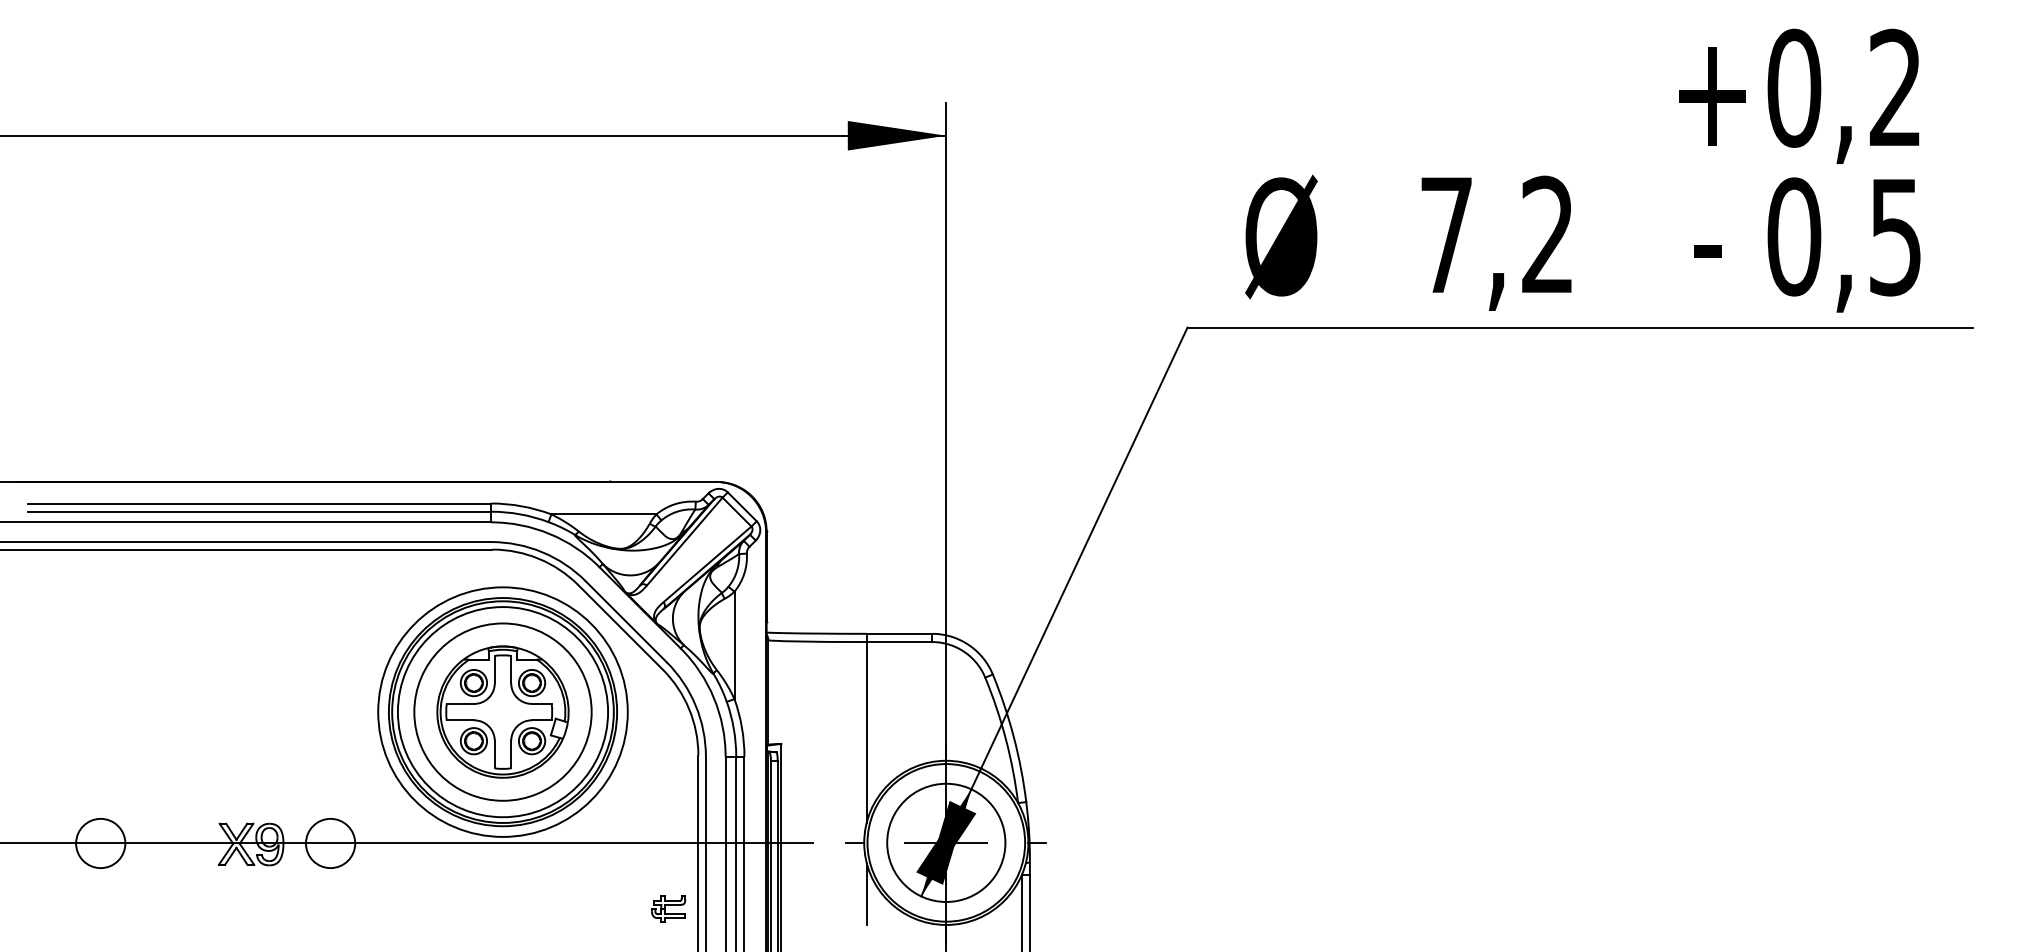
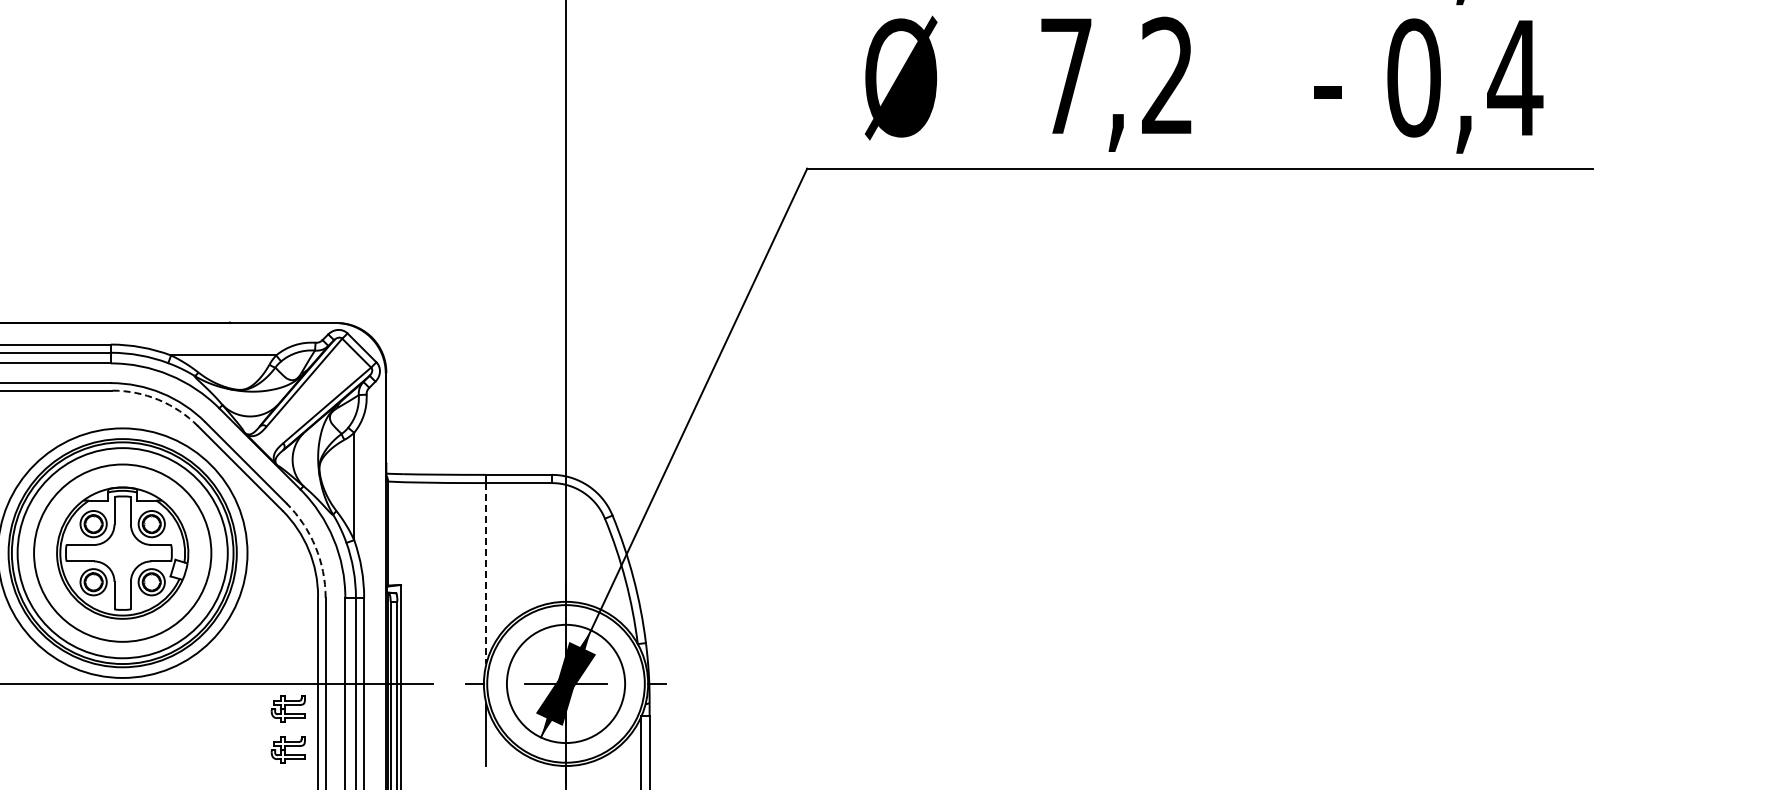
text: (1895, 237) -> (1515, 78), 0,5 -> 0,4
arc: (538, 558) -> (158, 399), solid -> dashed
arc: (695, 705) -> (315, 546), solid -> dashed
line: (866, 732) -> (486, 573), solid -> dashed
part: (668, 867) -> (288, 708), added

